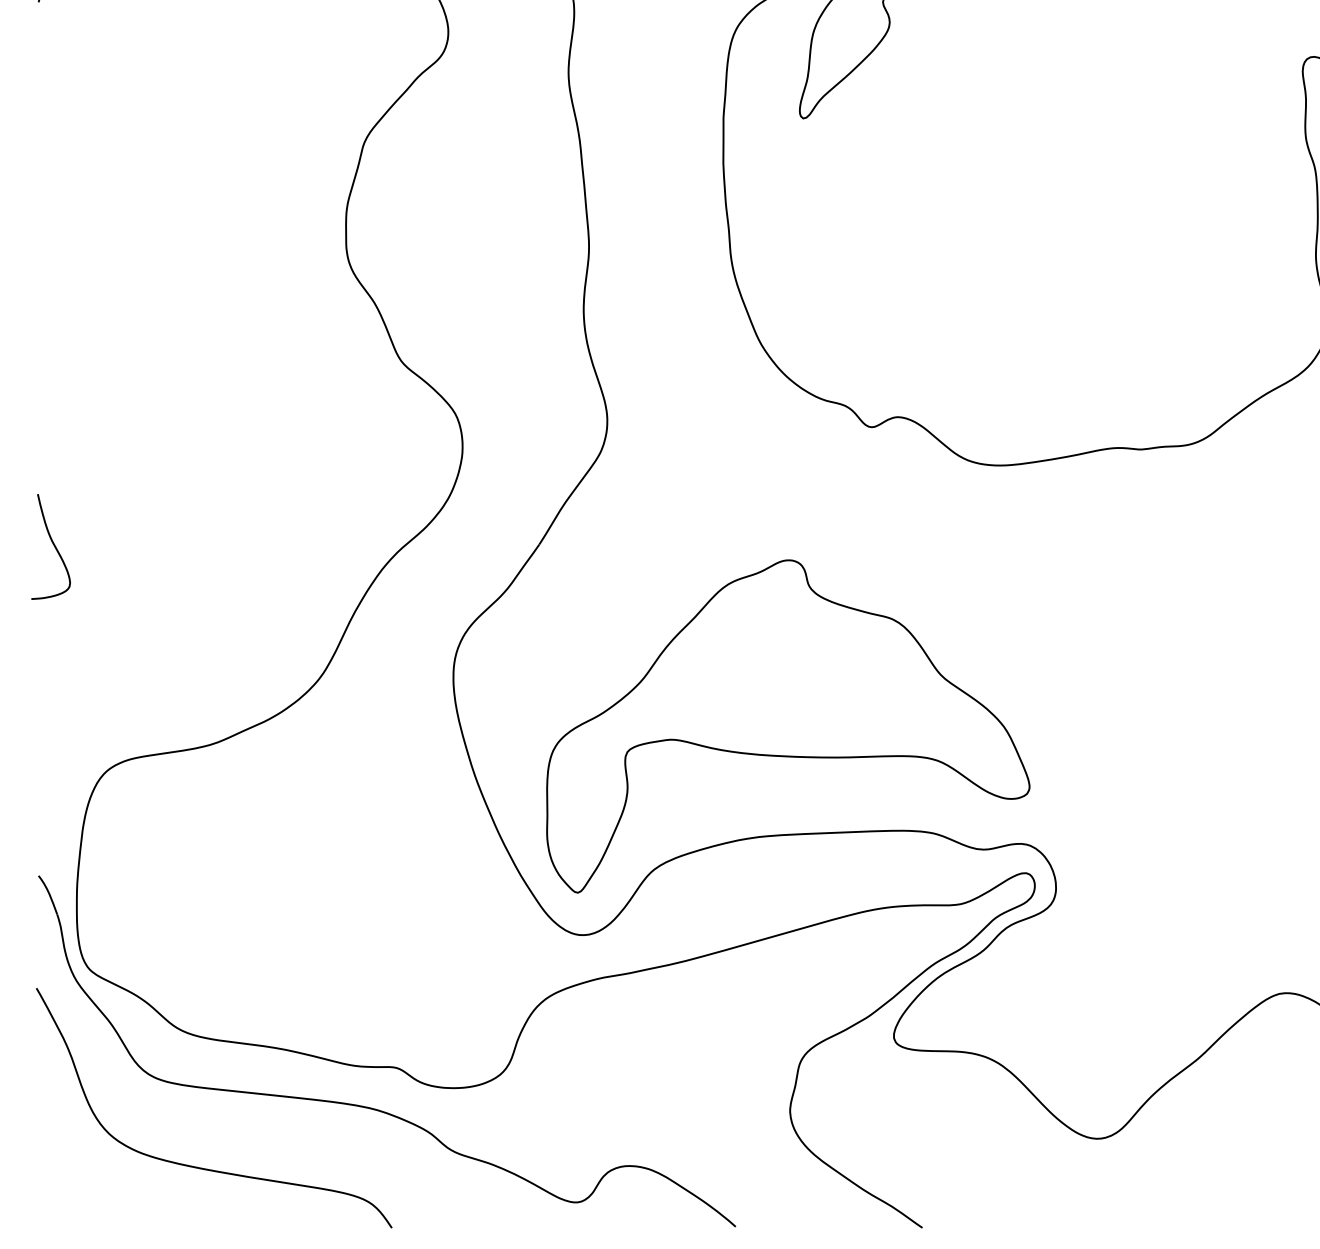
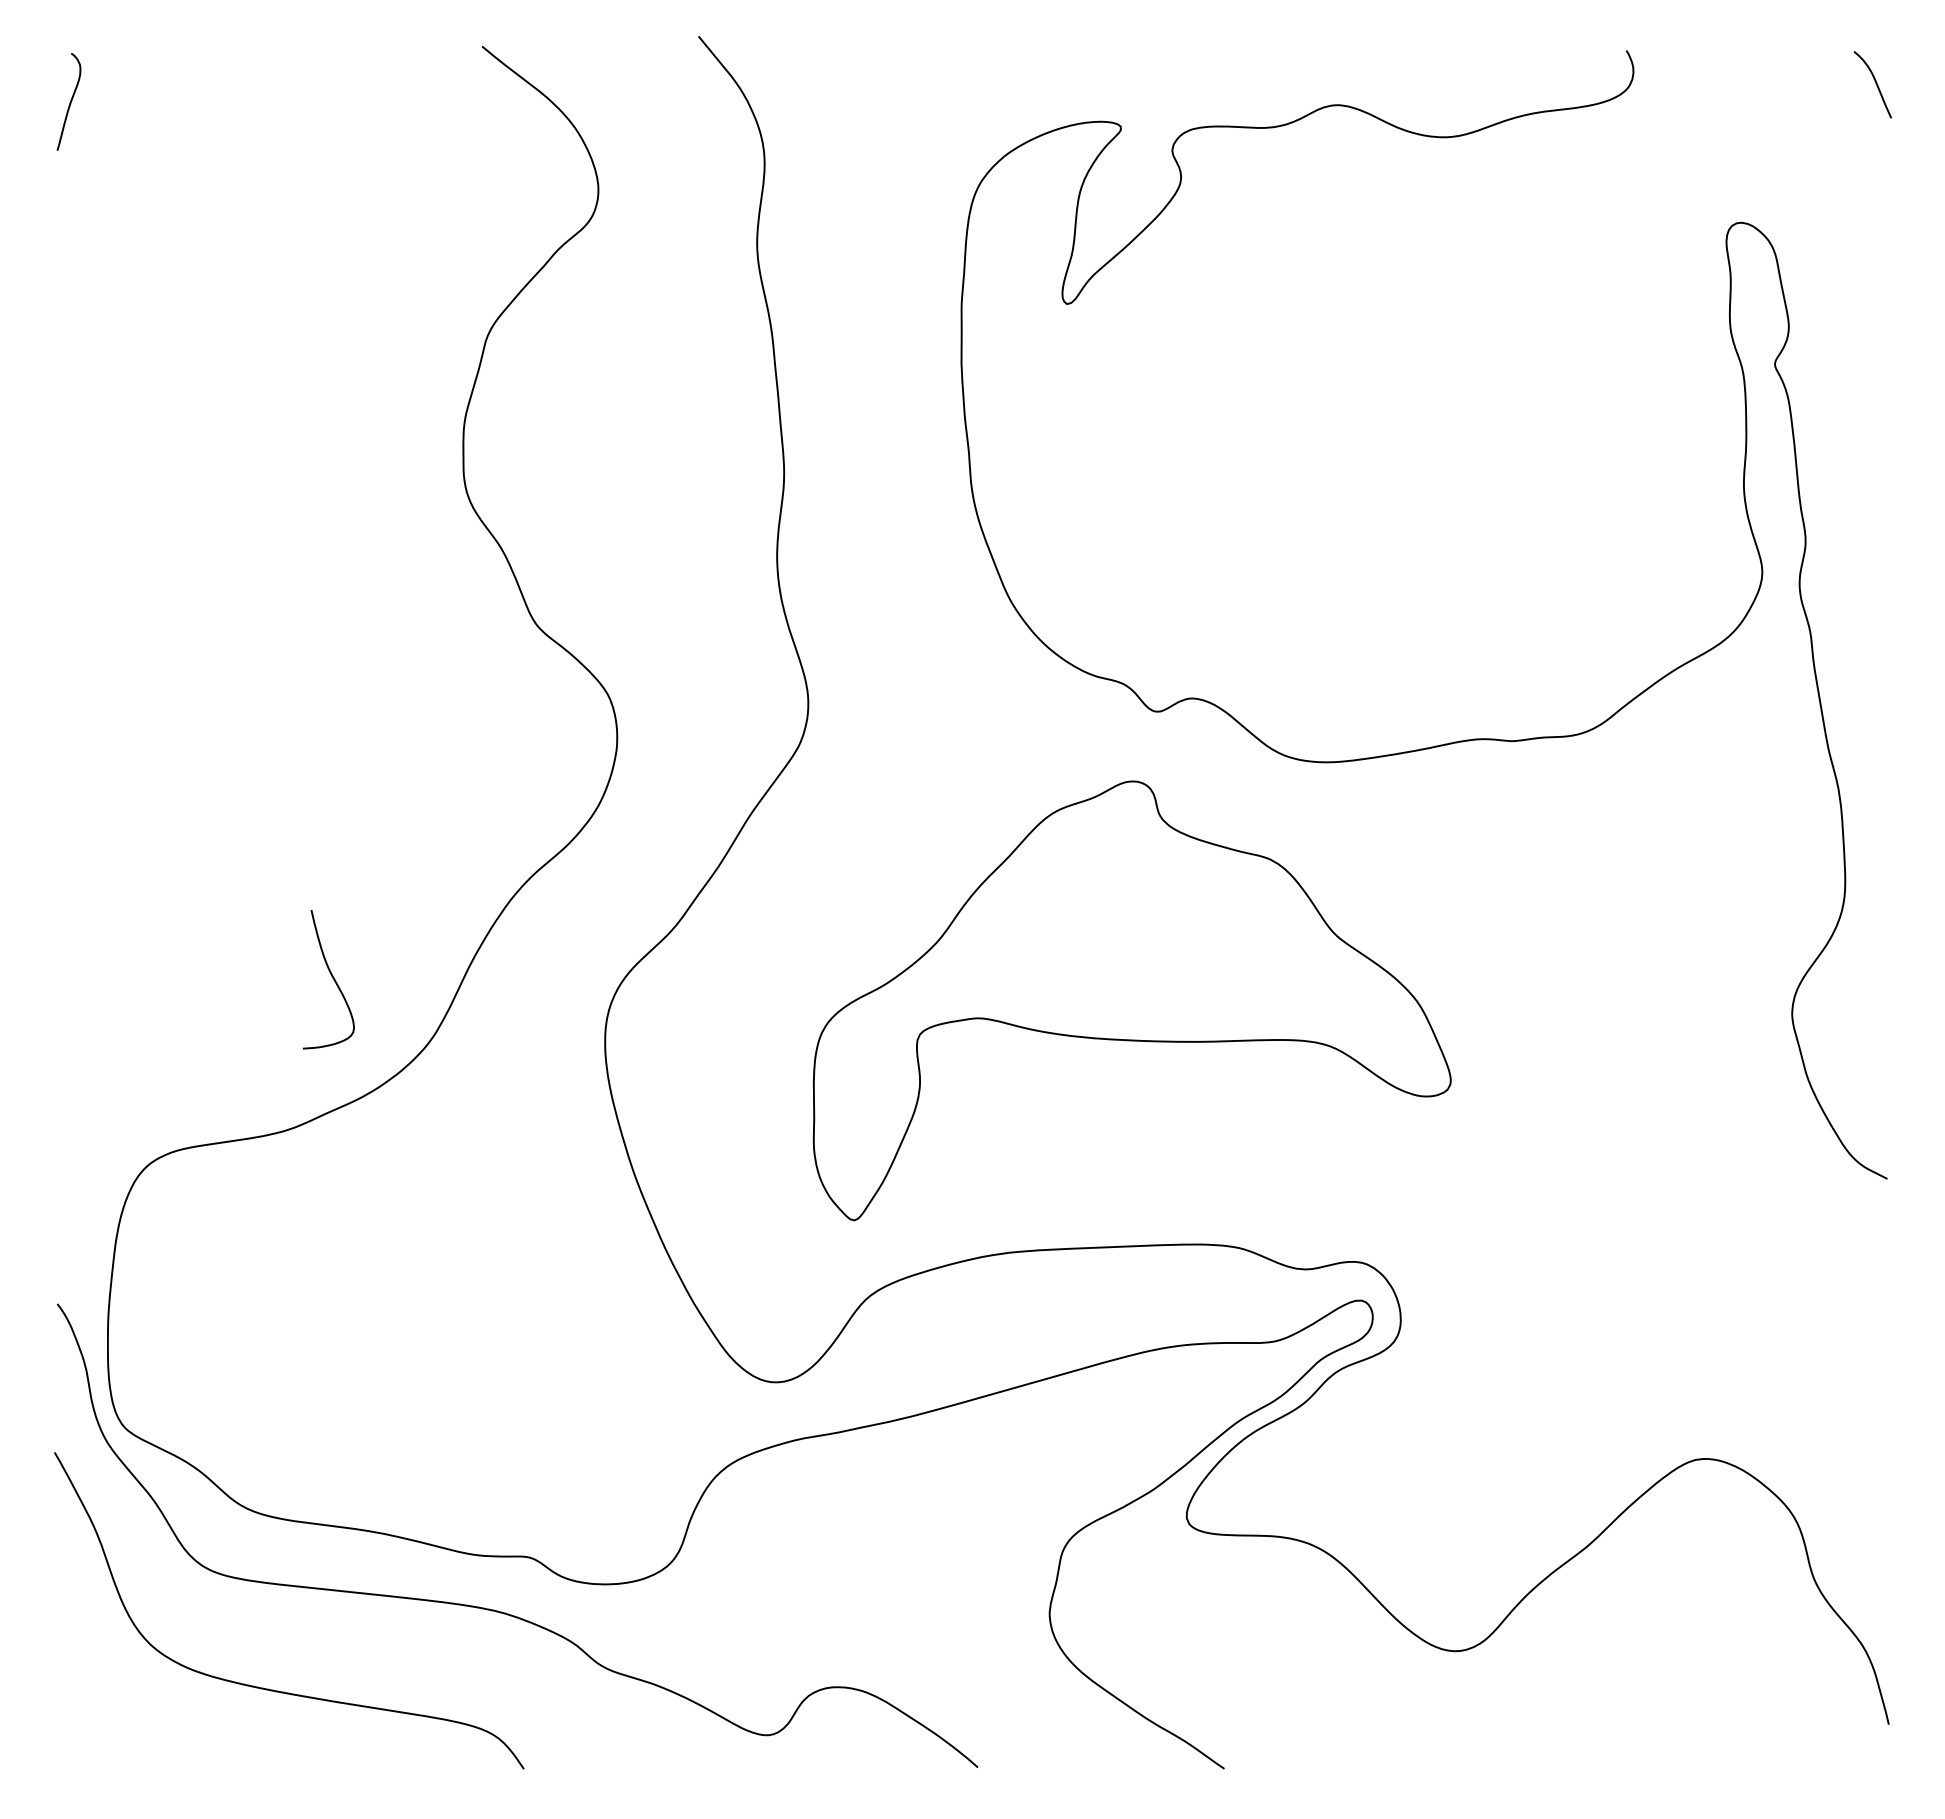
curve: (53, 545) -> (332, 978), moved
part: (787, 726) -> (1131, 1000), moved

